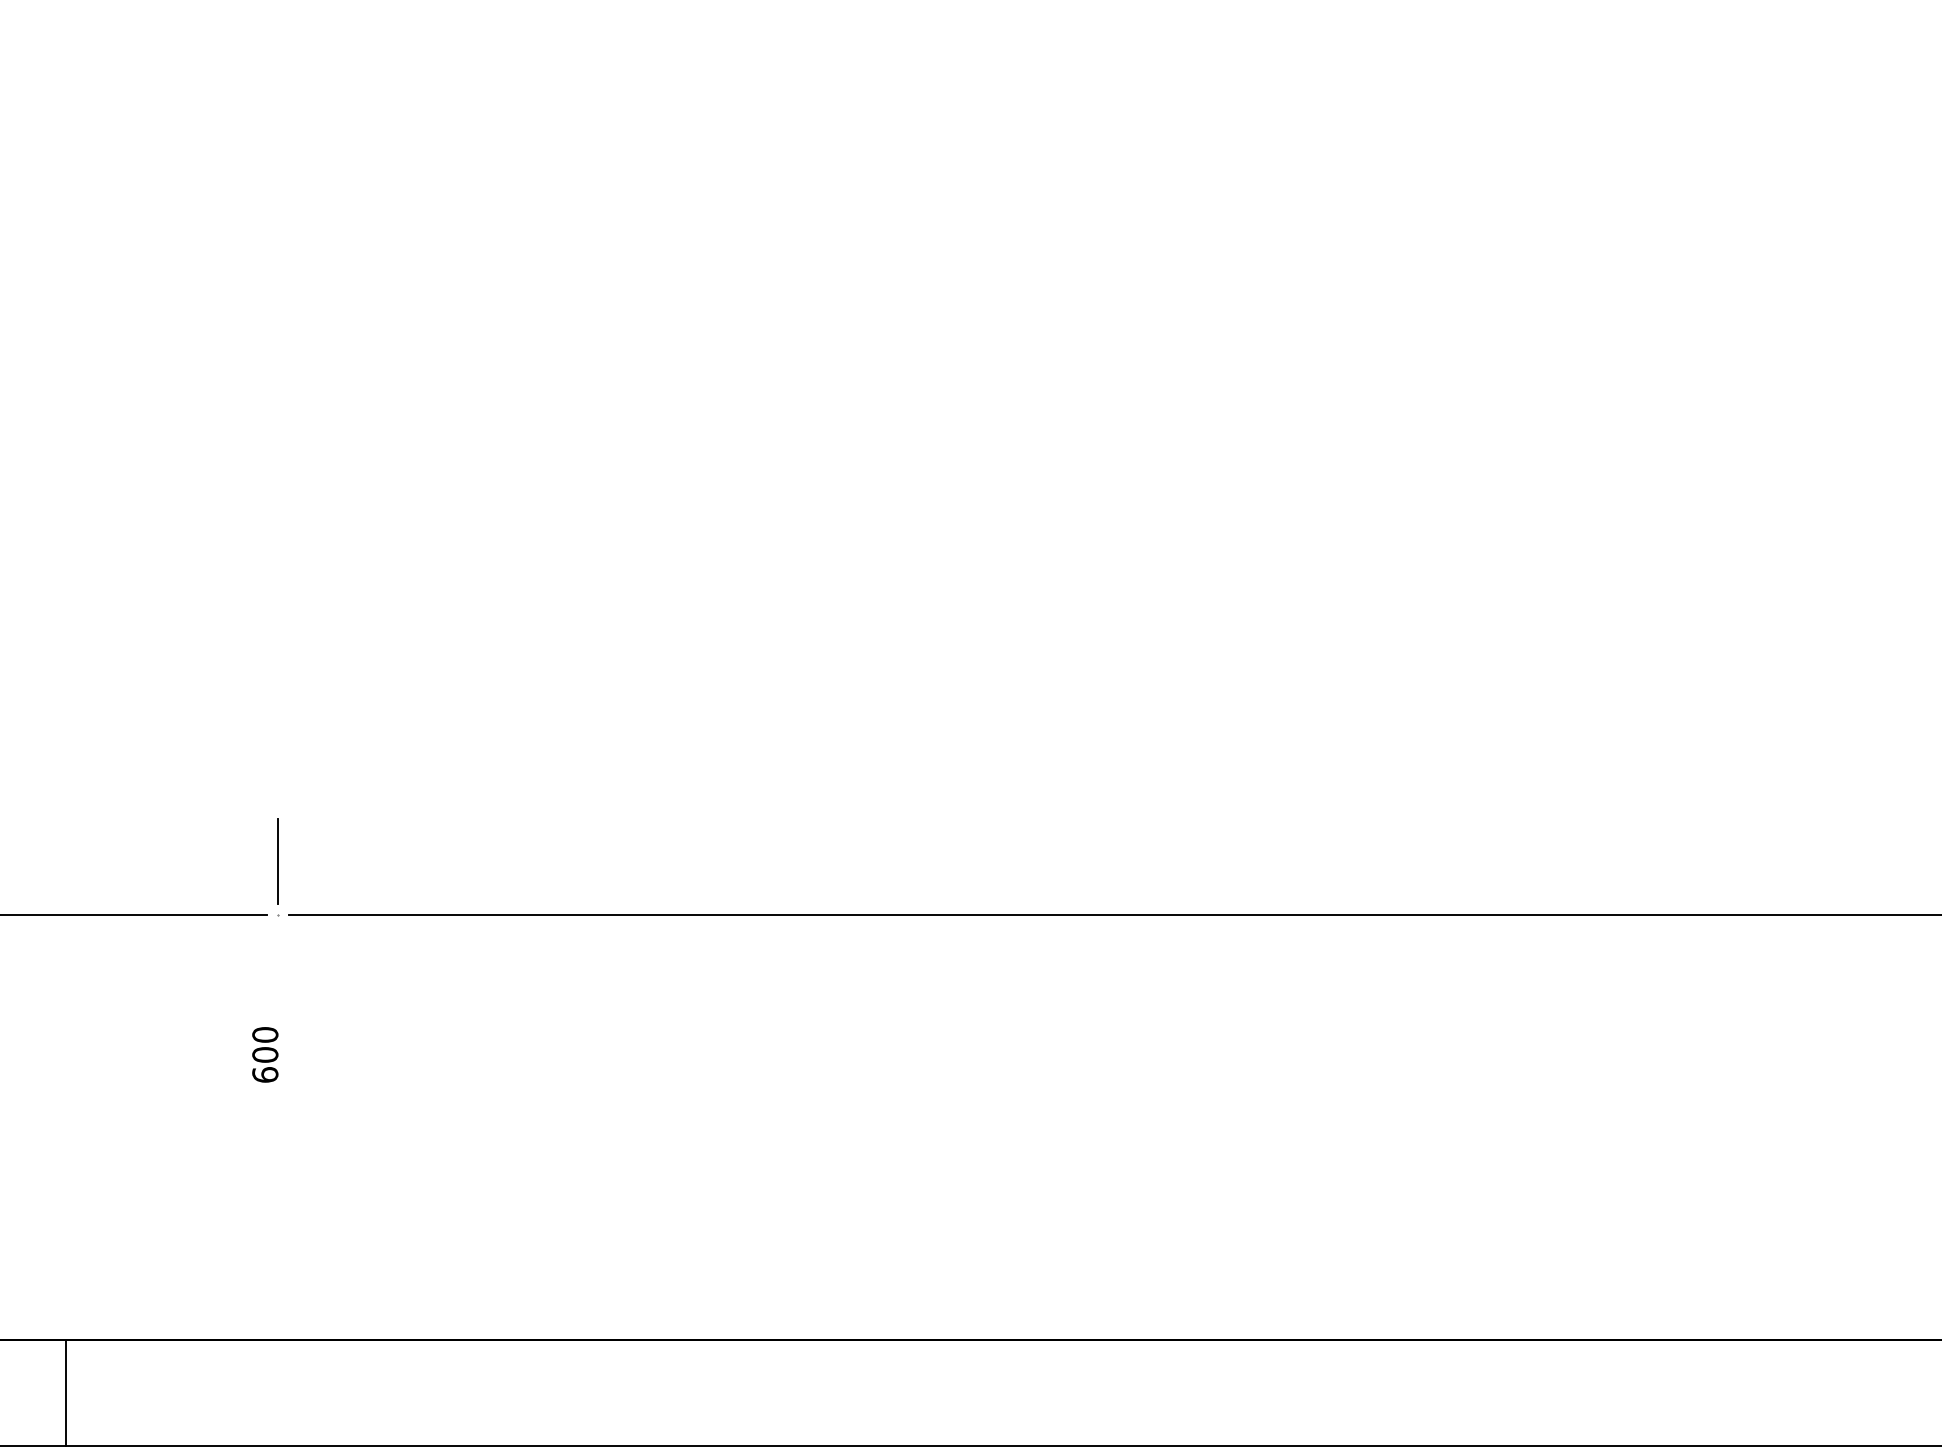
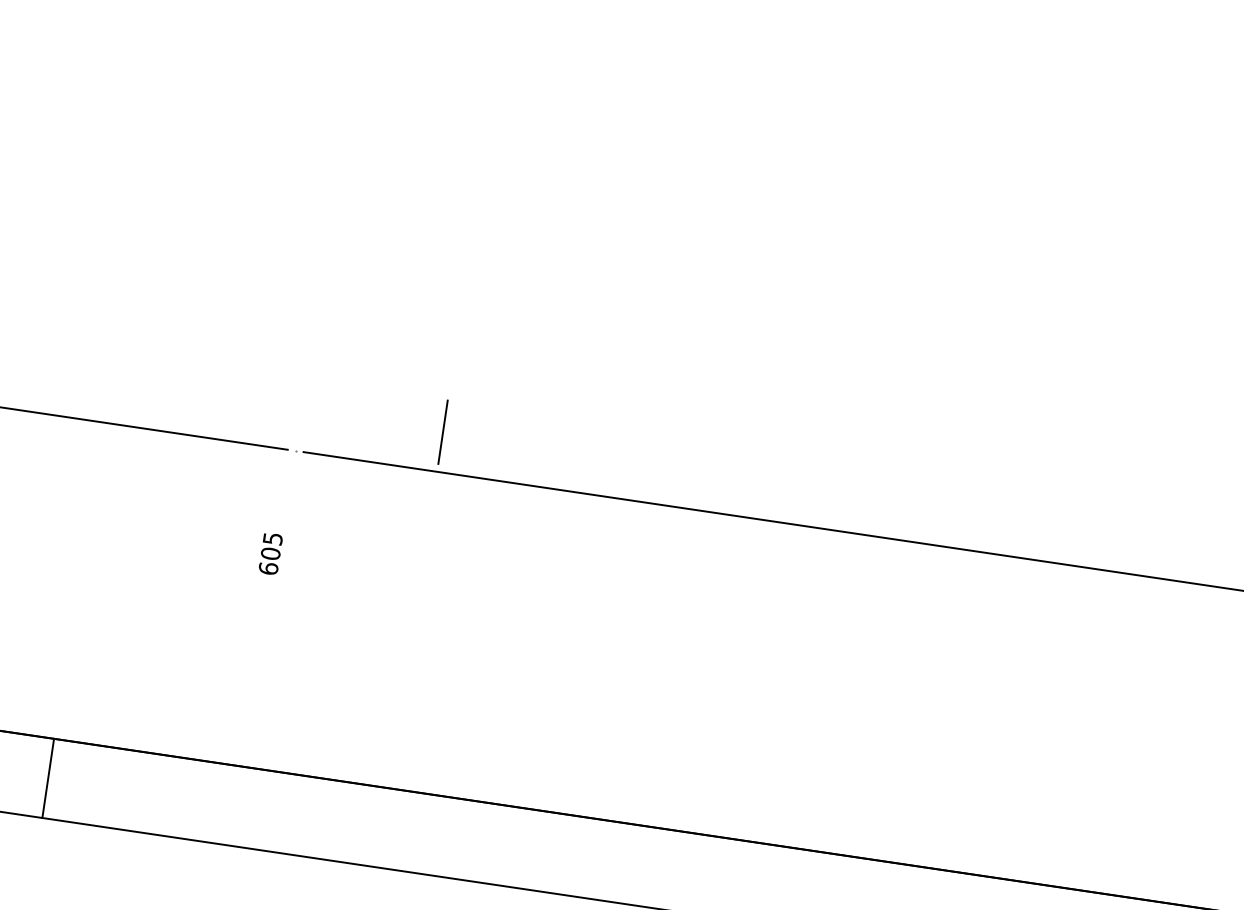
line: (277, 861) -> (442, 431), moved
text: (265, 1034) -> (273, 538), 600 -> 605
line: (65, 1393) -> (48, 778), moved

